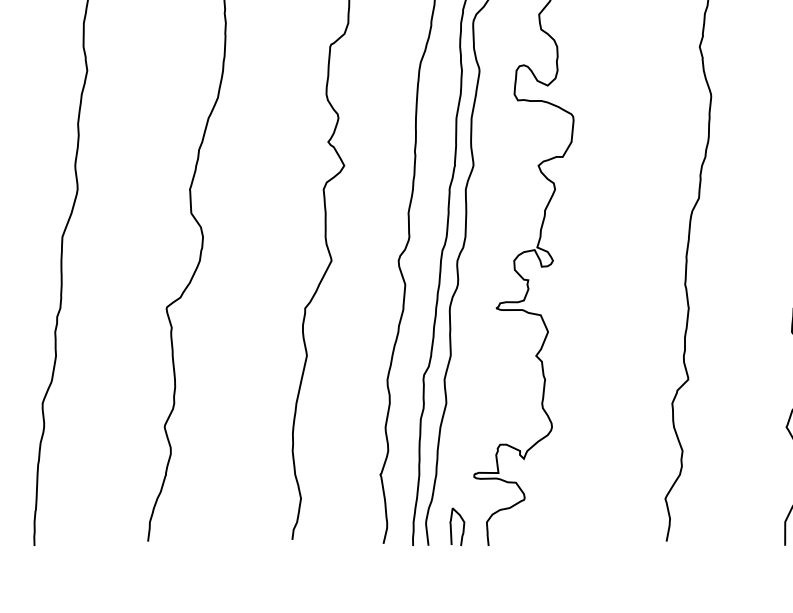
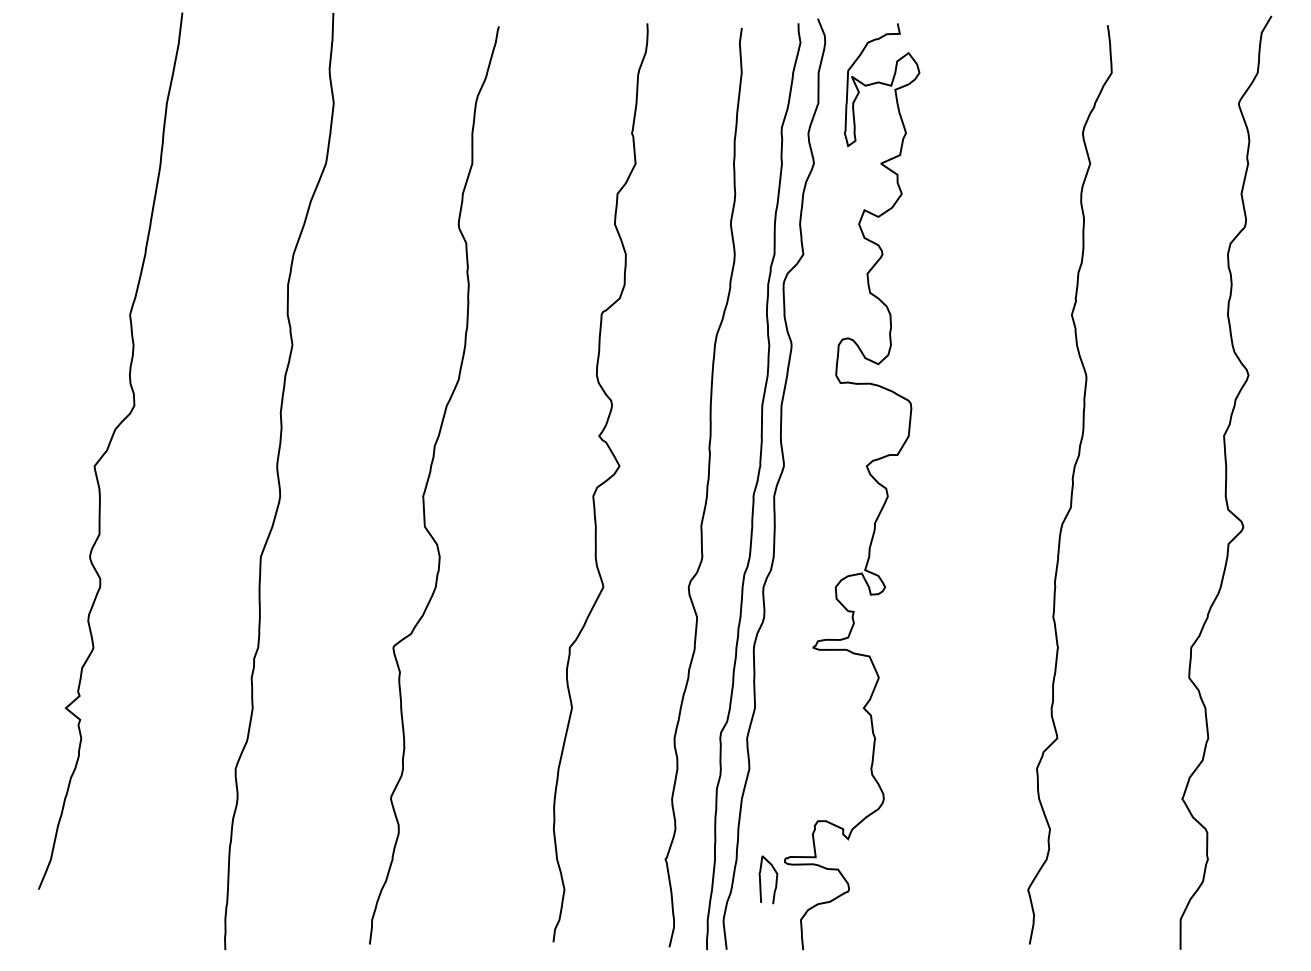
curve: (462, 526) -> (775, 879), moved

